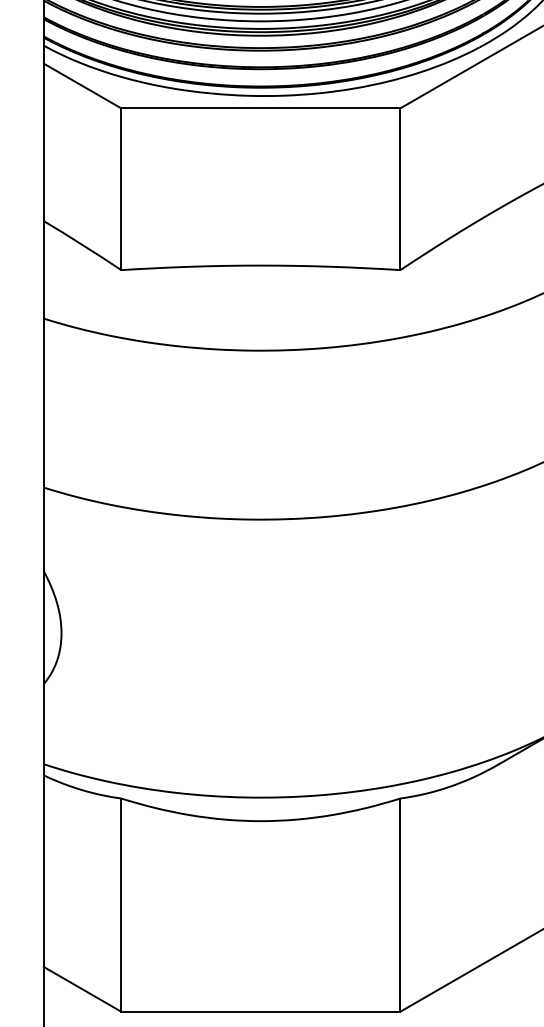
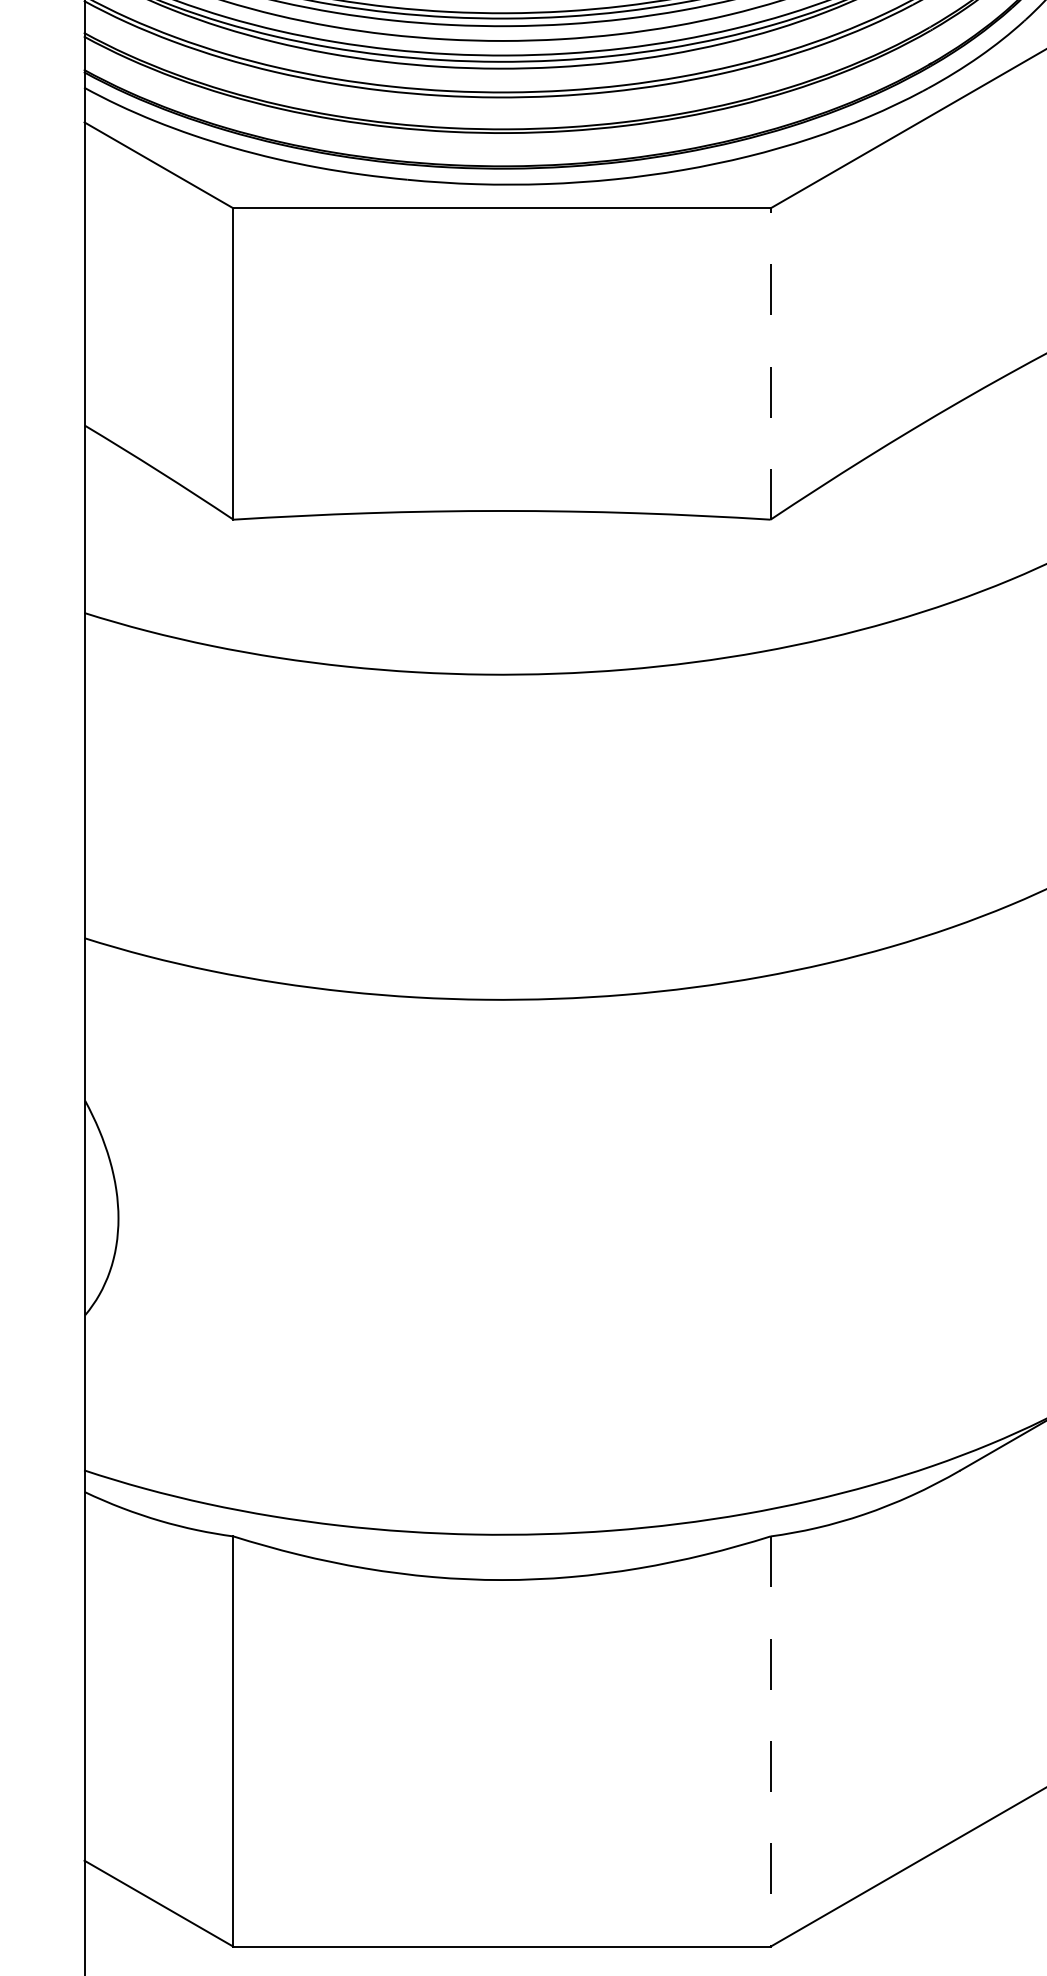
line: (400, 189) -> (770, 364), solid -> dashed
line: (400, 905) -> (770, 1742), solid -> dashed

